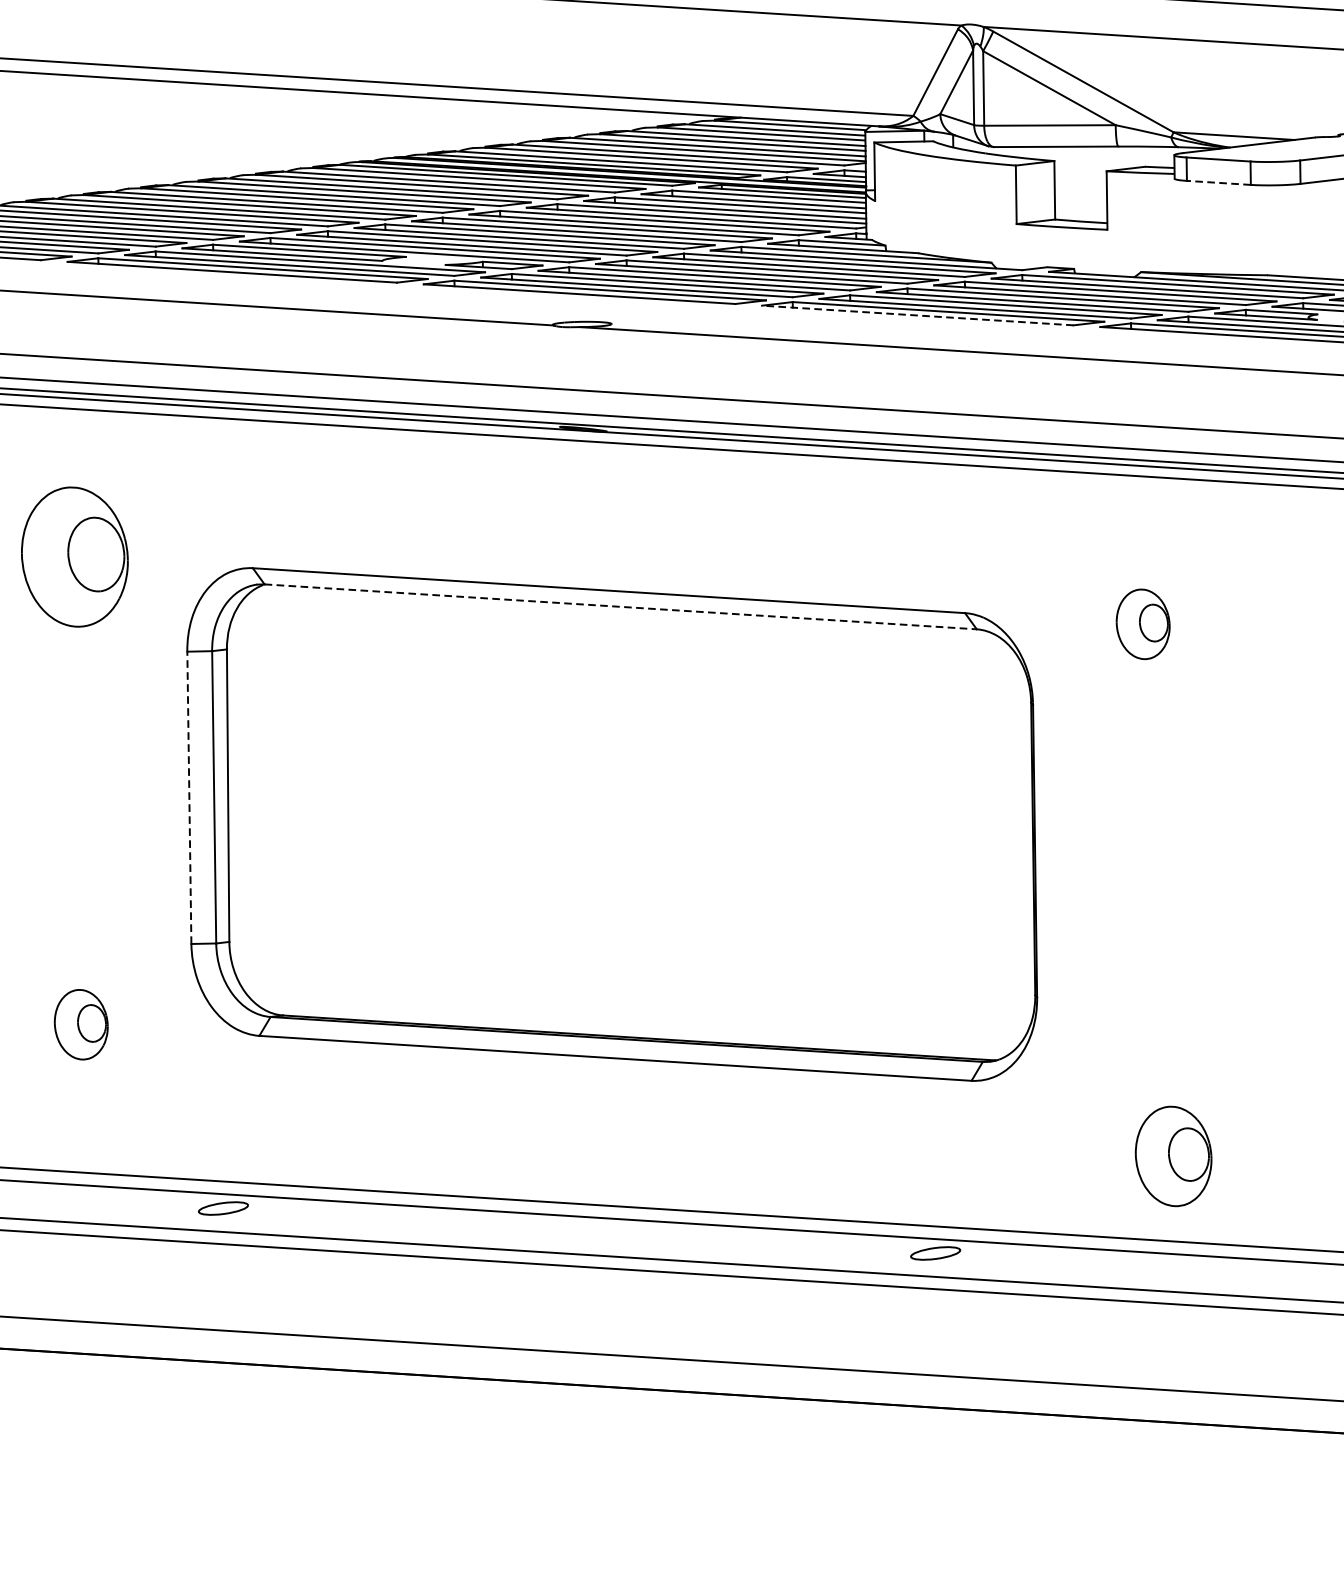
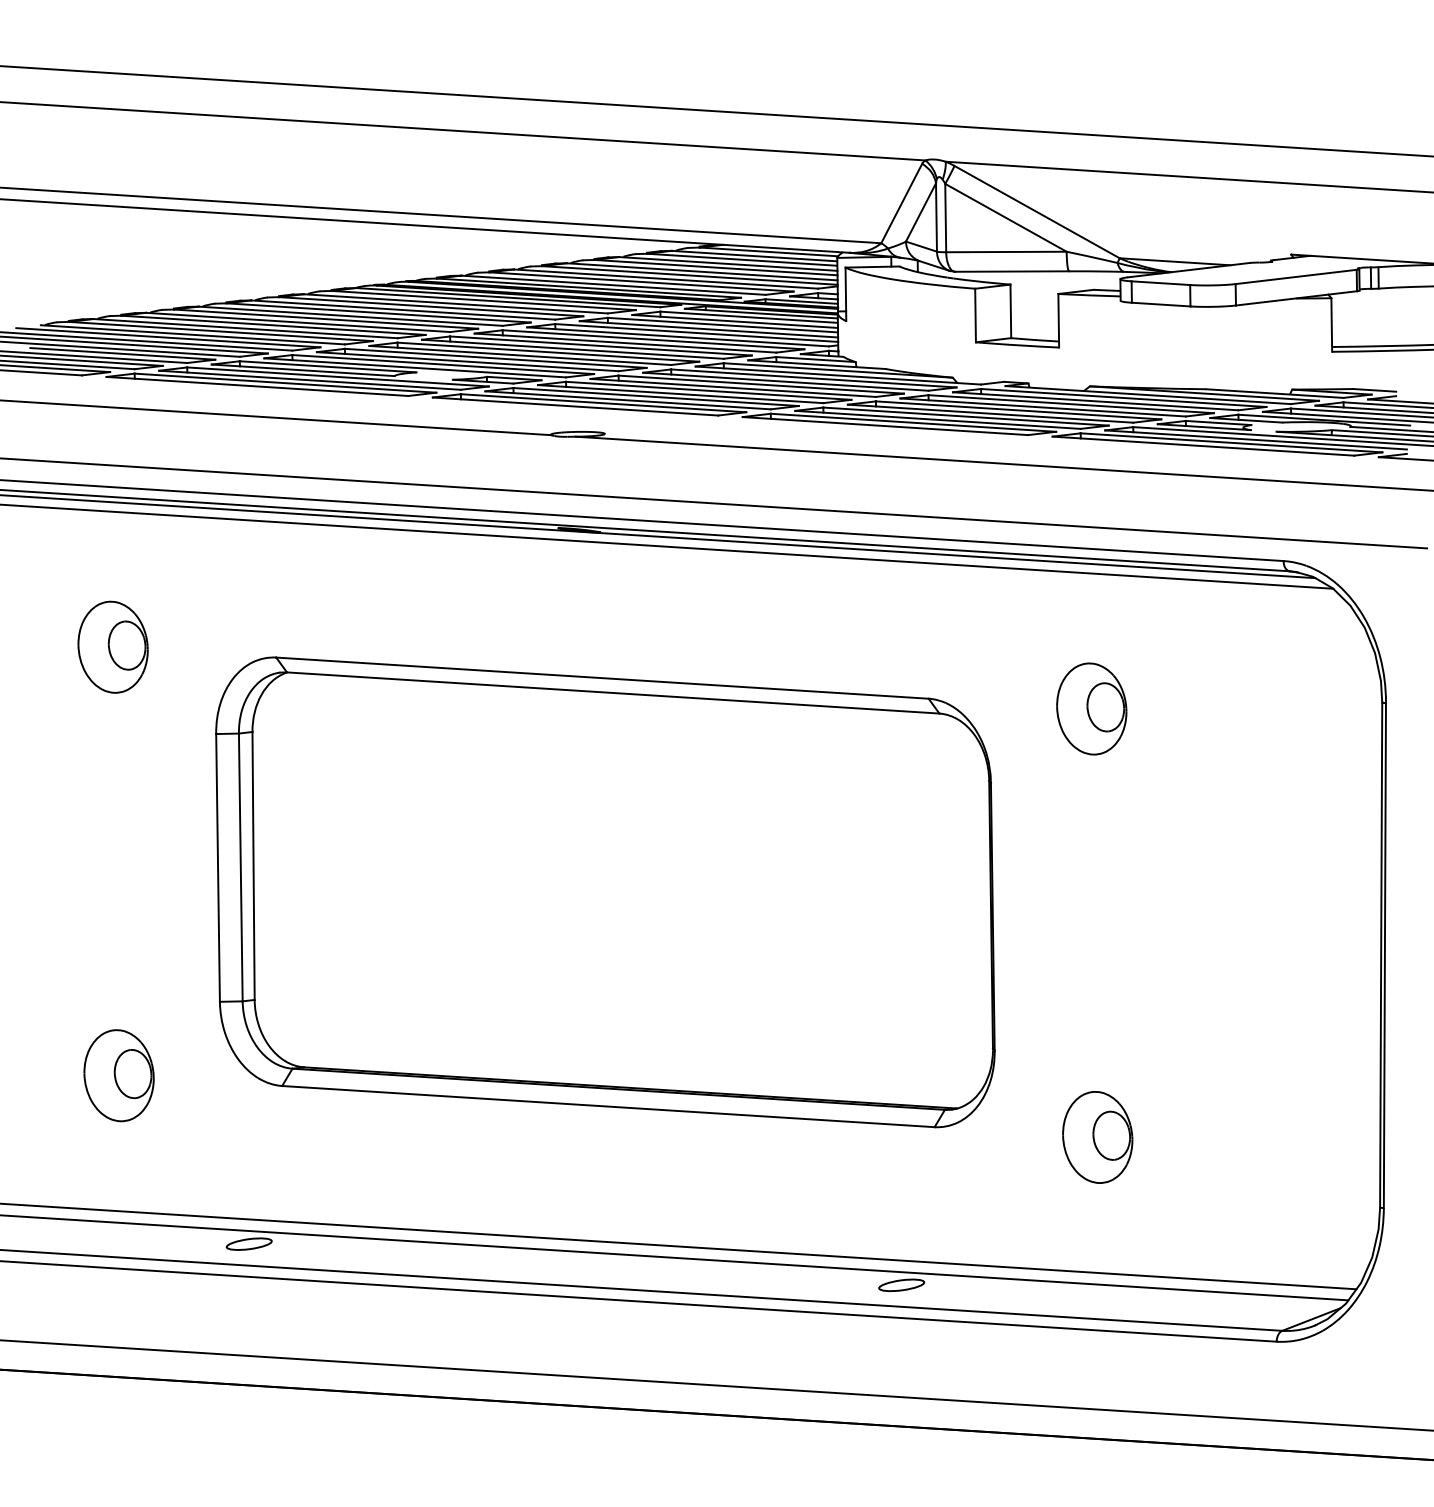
line: (1218, 182) -> (1160, 304), dashed -> solid
line: (917, 315) -> (885, 426), dashed -> solid
part: (74, 556) -> (112, 646), size x0.71
line: (621, 606) -> (613, 692), dashed -> solid
part: (1142, 623) -> (1091, 708), size x1.43
line: (189, 797) -> (218, 867), dashed -> solid
part: (80, 1024) -> (118, 1075), size x1.43
part: (1173, 1156) -> (1097, 1137), moved

